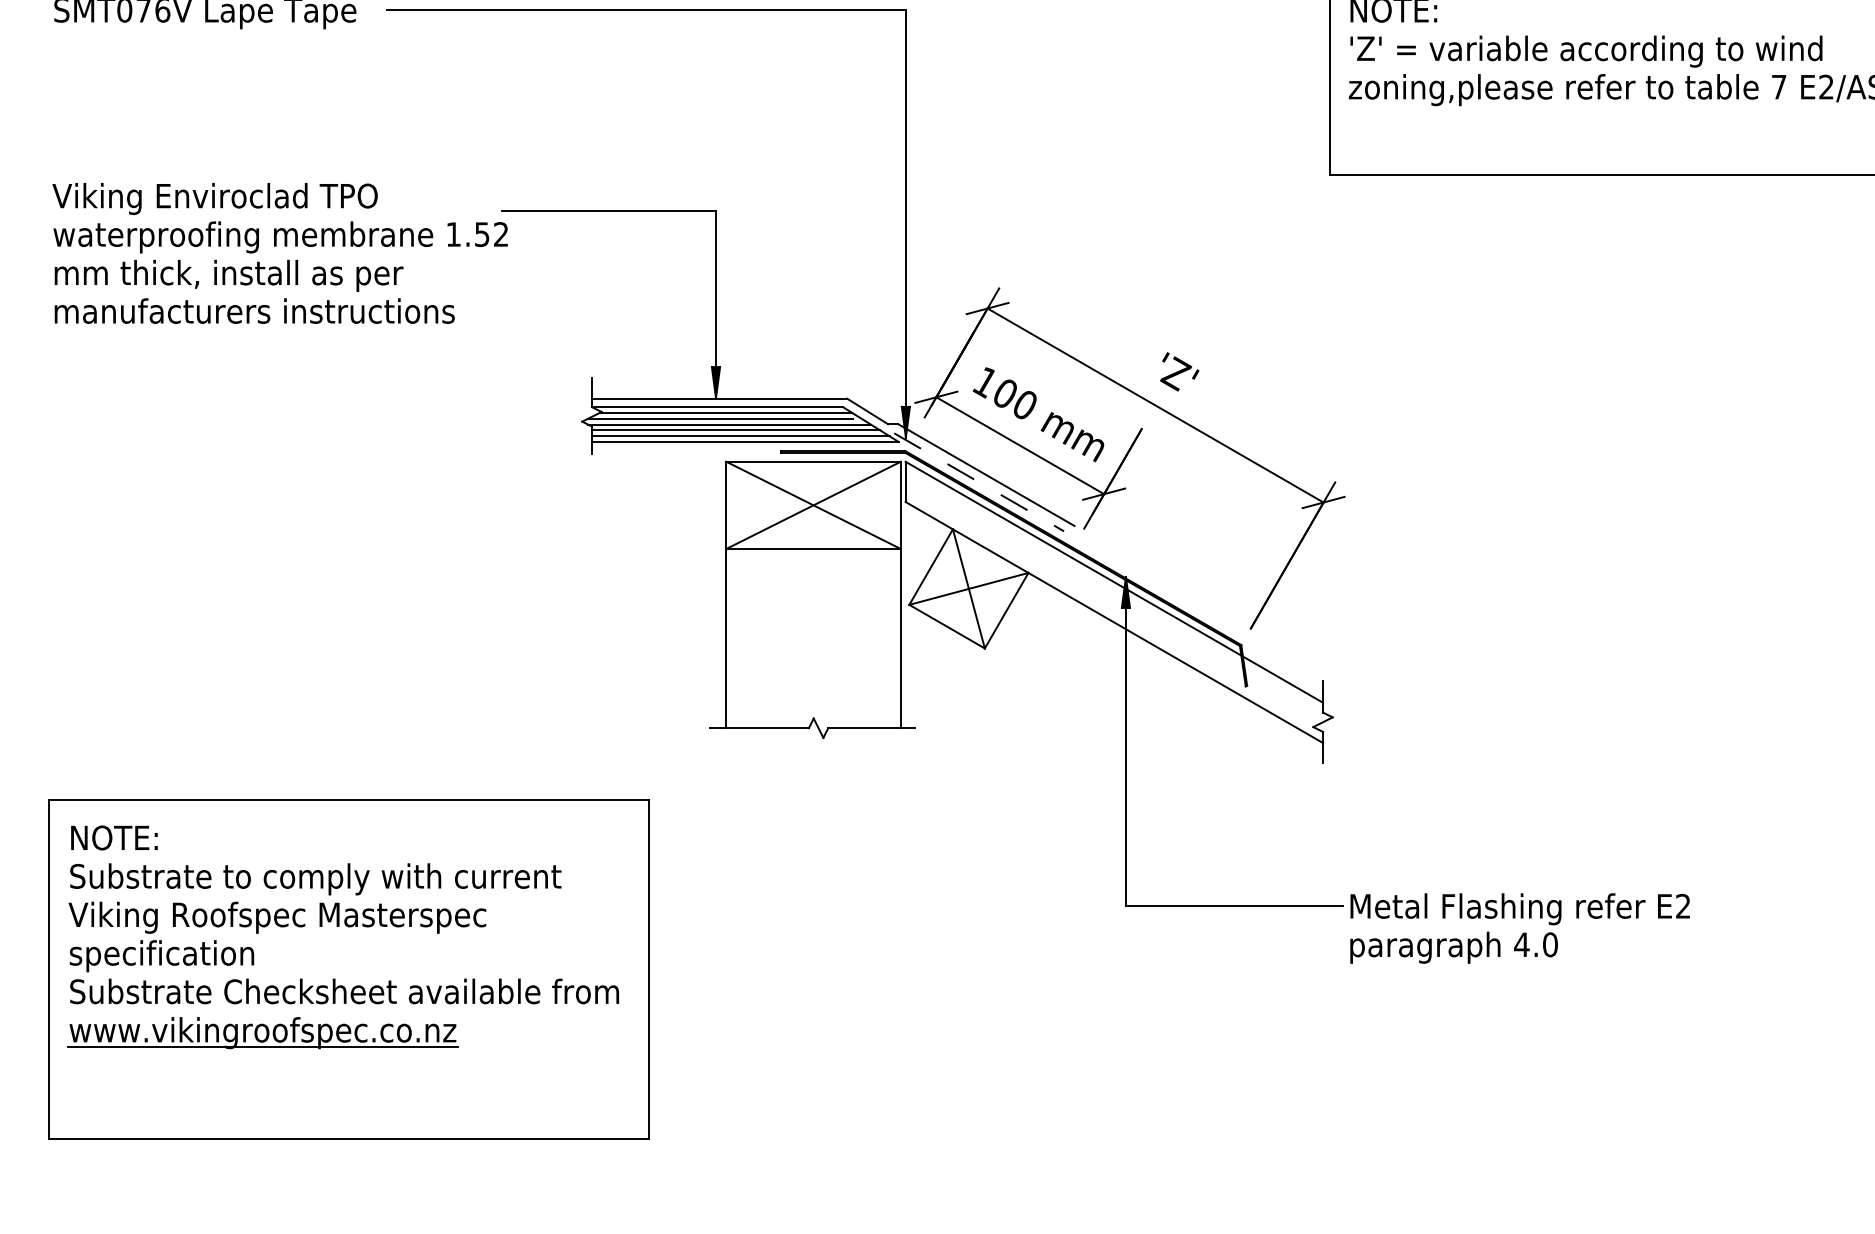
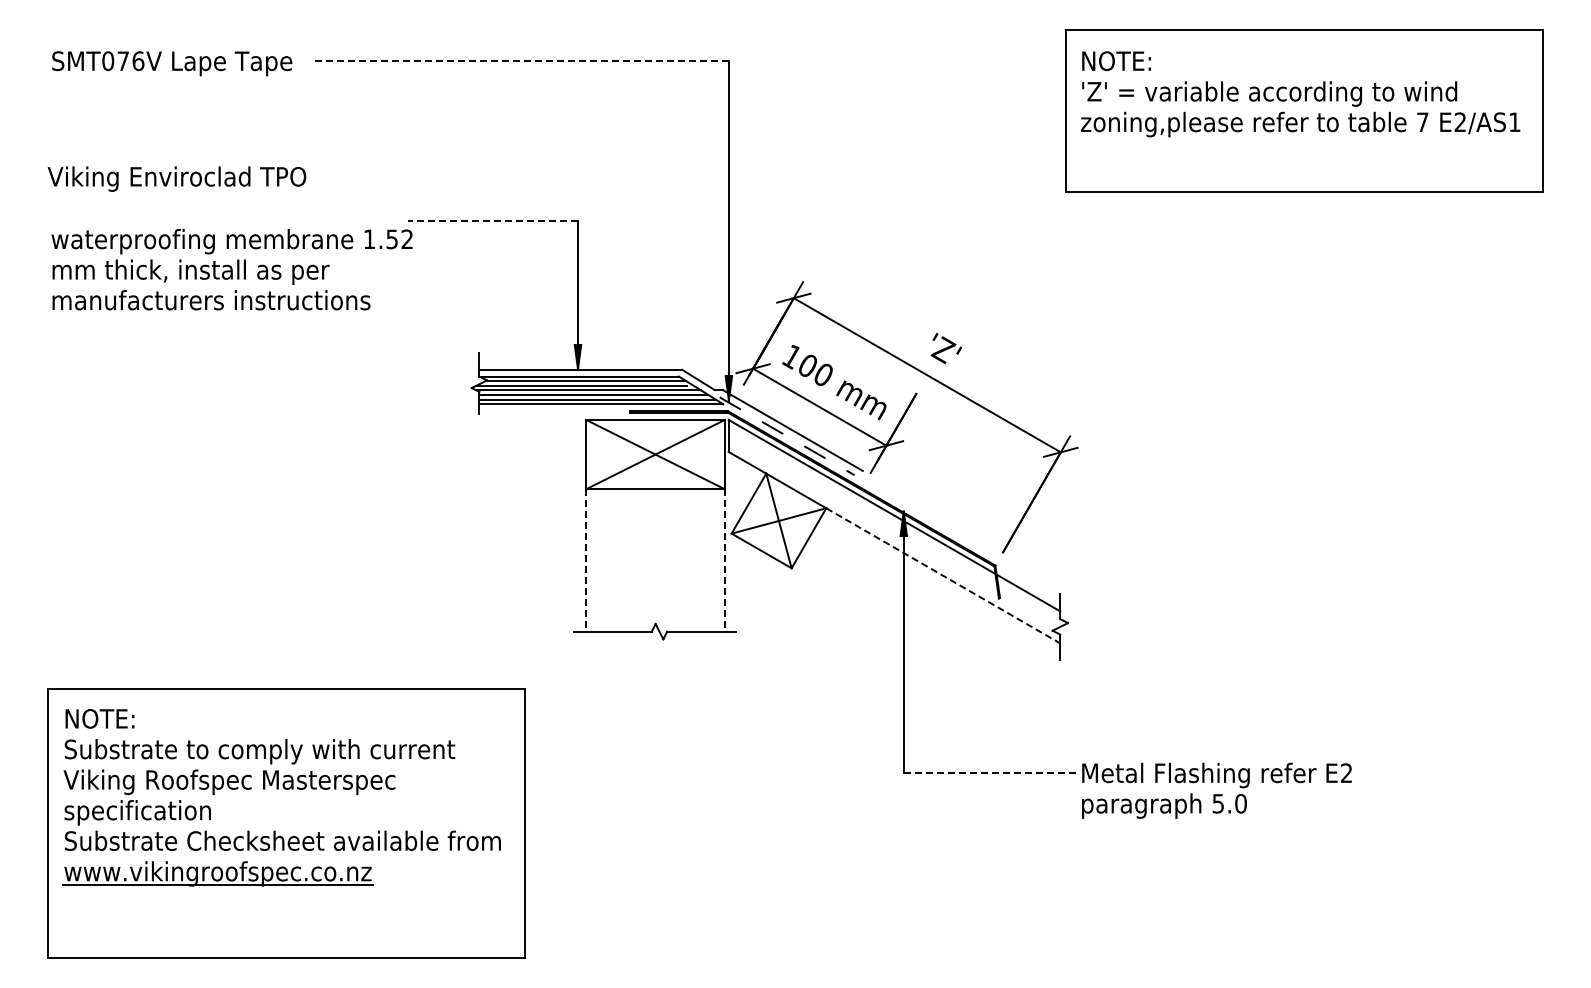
line: (646, 10) -> (522, 61), solid -> dashed
text: (214, 198) -> (176, 178), moved
line: (608, 212) -> (492, 221), solid -> dashed
line: (726, 638) -> (586, 560), solid -> dashed
line: (900, 638) -> (724, 560), solid -> dashed
line: (1175, 658) -> (943, 576), solid -> dashed
line: (1235, 906) -> (990, 773), solid -> dashed
text: (1522, 944) -> (1218, 803), 4.0 -> 5.0

